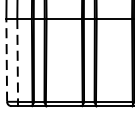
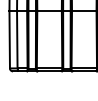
line: (6, 60) -> (9, 39), dashed -> solid
line: (17, 60) -> (17, 39), dashed -> solid

